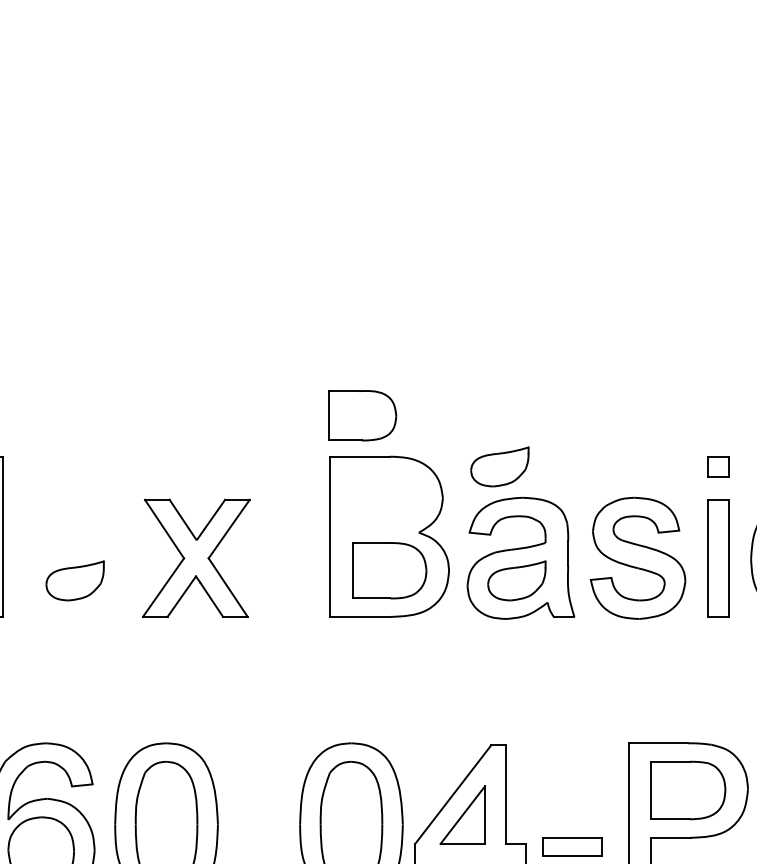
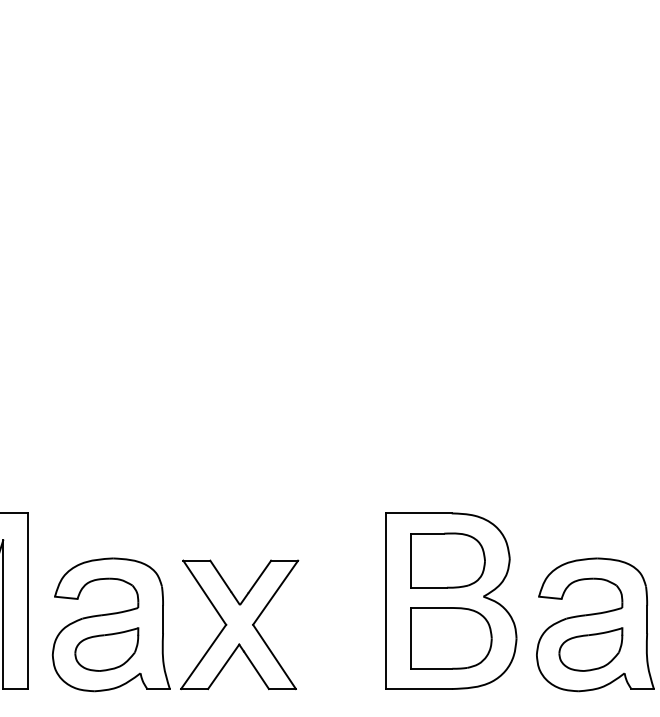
part: (362, 415) -> (447, 560), moved
part: (499, 466) -> (571, 524), removed
part: (79, 557) -> (111, 623), added

